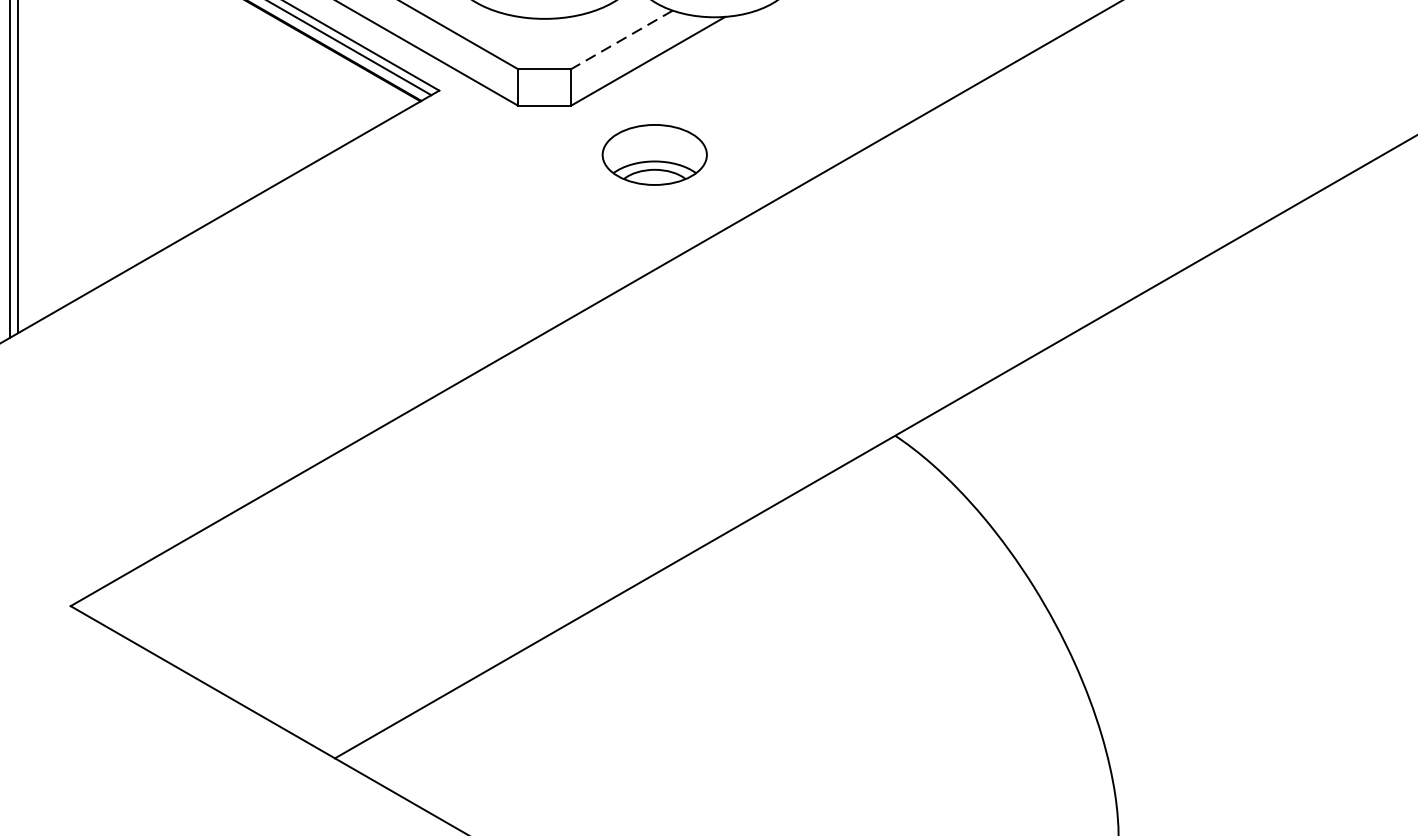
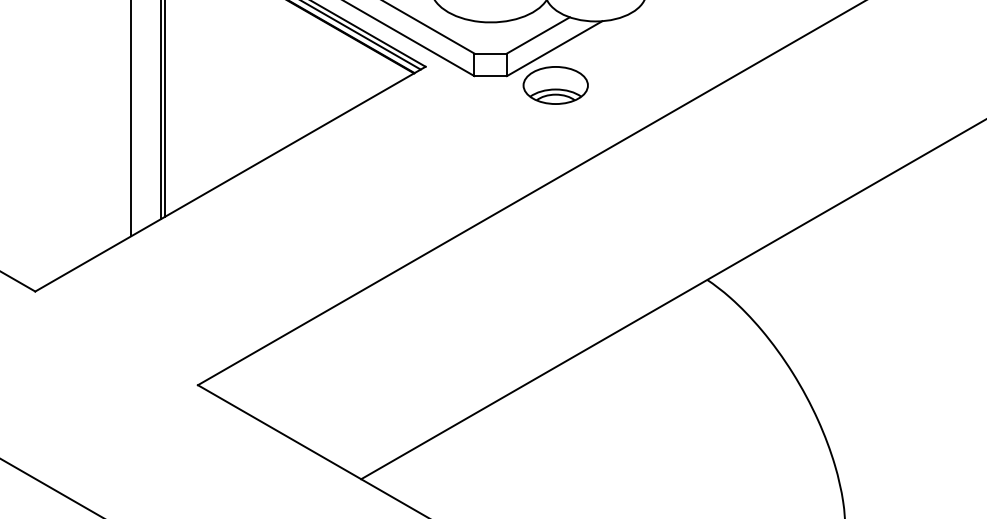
line: (620, 40) -> (537, 35), dashed -> solid
part: (654, 154) -> (555, 85), moved

